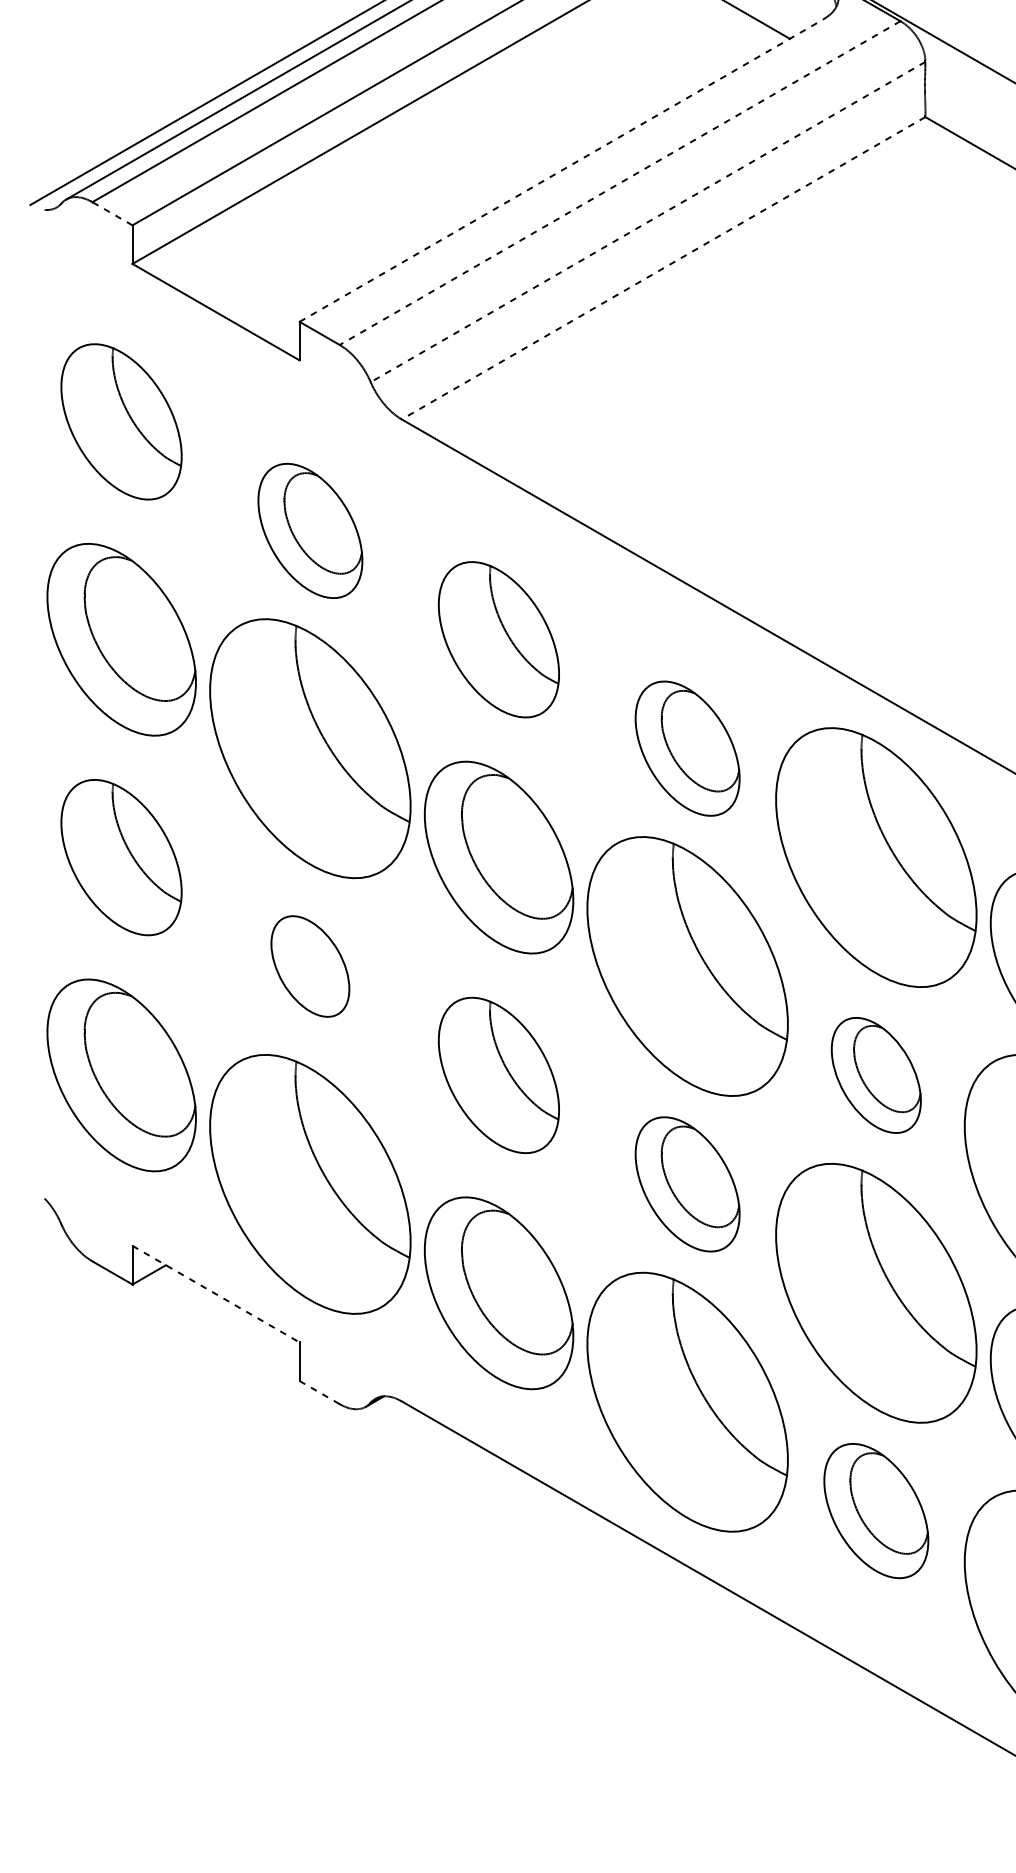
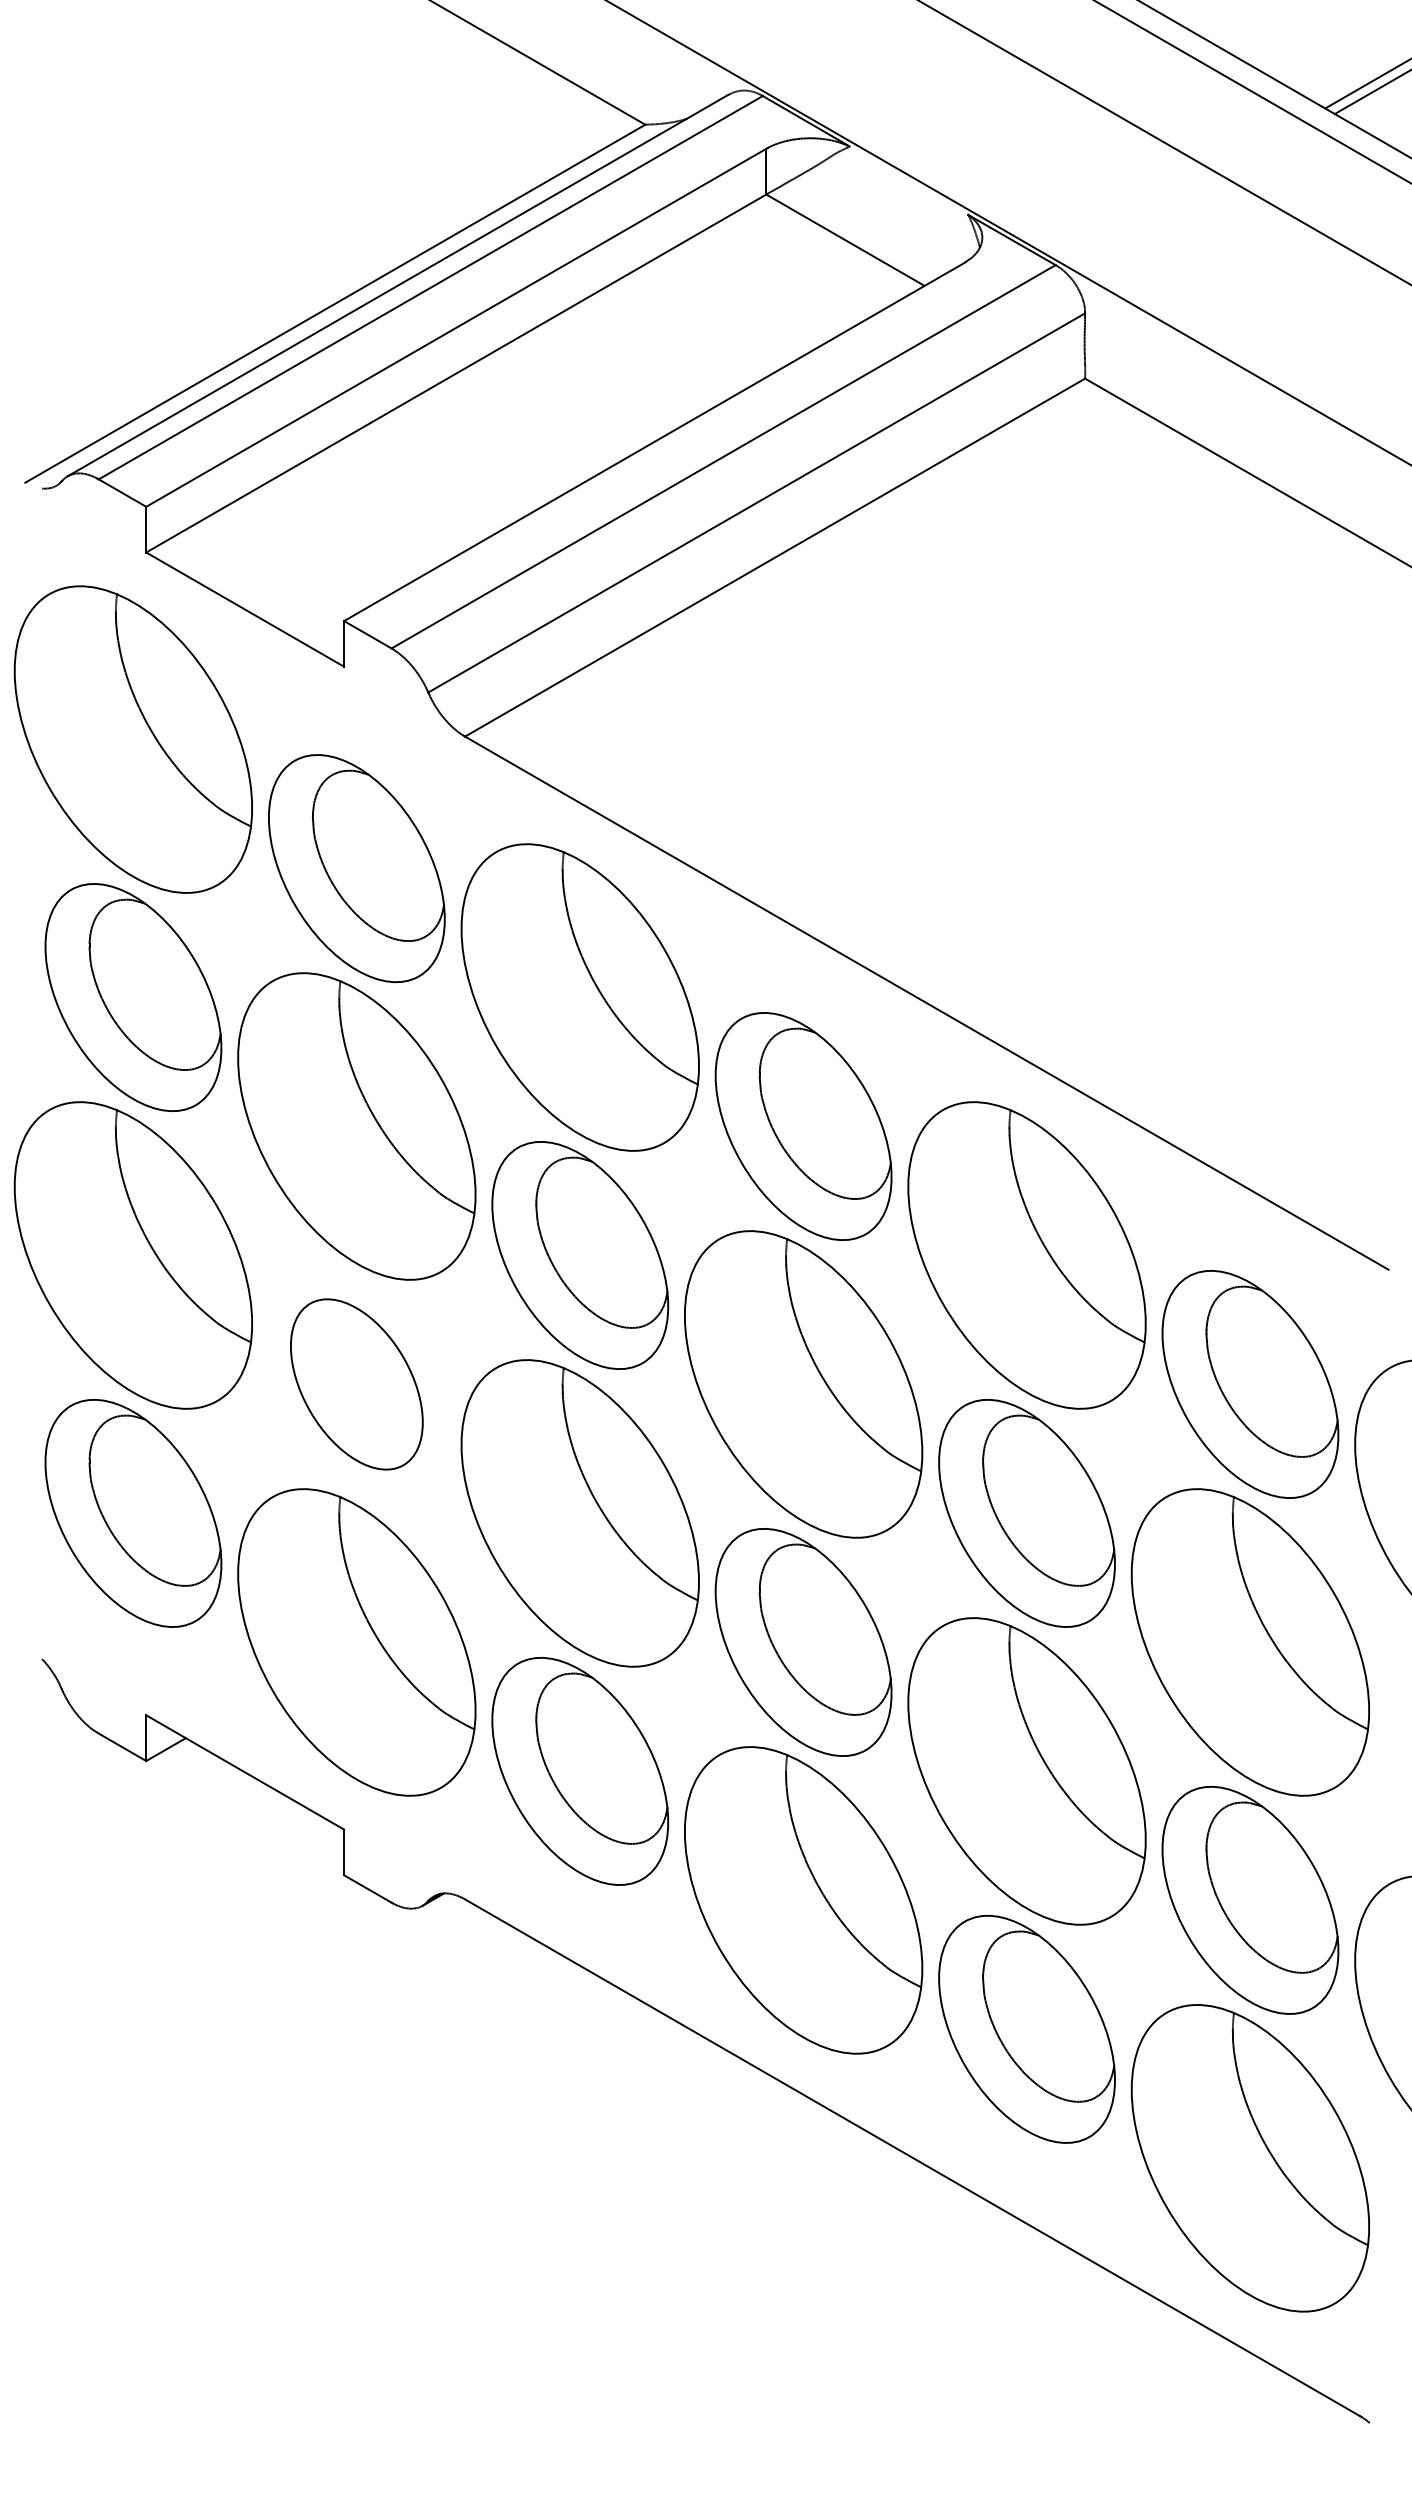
line: (561, 171) -> (654, 442), dashed -> solid
line: (620, 183) -> (723, 457), dashed -> solid
line: (112, 213) -> (122, 492), dashed -> solid
line: (647, 222) -> (756, 503), dashed -> solid
line: (663, 268) -> (775, 557), dashed -> solid
part: (120, 421) -> (132, 739), size x1.67
part: (310, 530) -> (356, 868), size x1.43
part: (498, 639) -> (579, 997), size x1.67
part: (687, 748) -> (803, 1126), size x1.43
part: (120, 857) -> (132, 1255), size x1.67
part: (310, 966) -> (356, 1384), size x1.43
part: (498, 1075) -> (579, 1513), size x1.67
part: (875, 1075) -> (1026, 1513), size x1.67
part: (687, 1184) -> (803, 1642), size x1.43
line: (216, 1294) -> (245, 1772), dashed -> solid
line: (320, 1393) -> (368, 1889), dashed -> solid
part: (875, 1510) -> (1026, 2028), size x1.43

